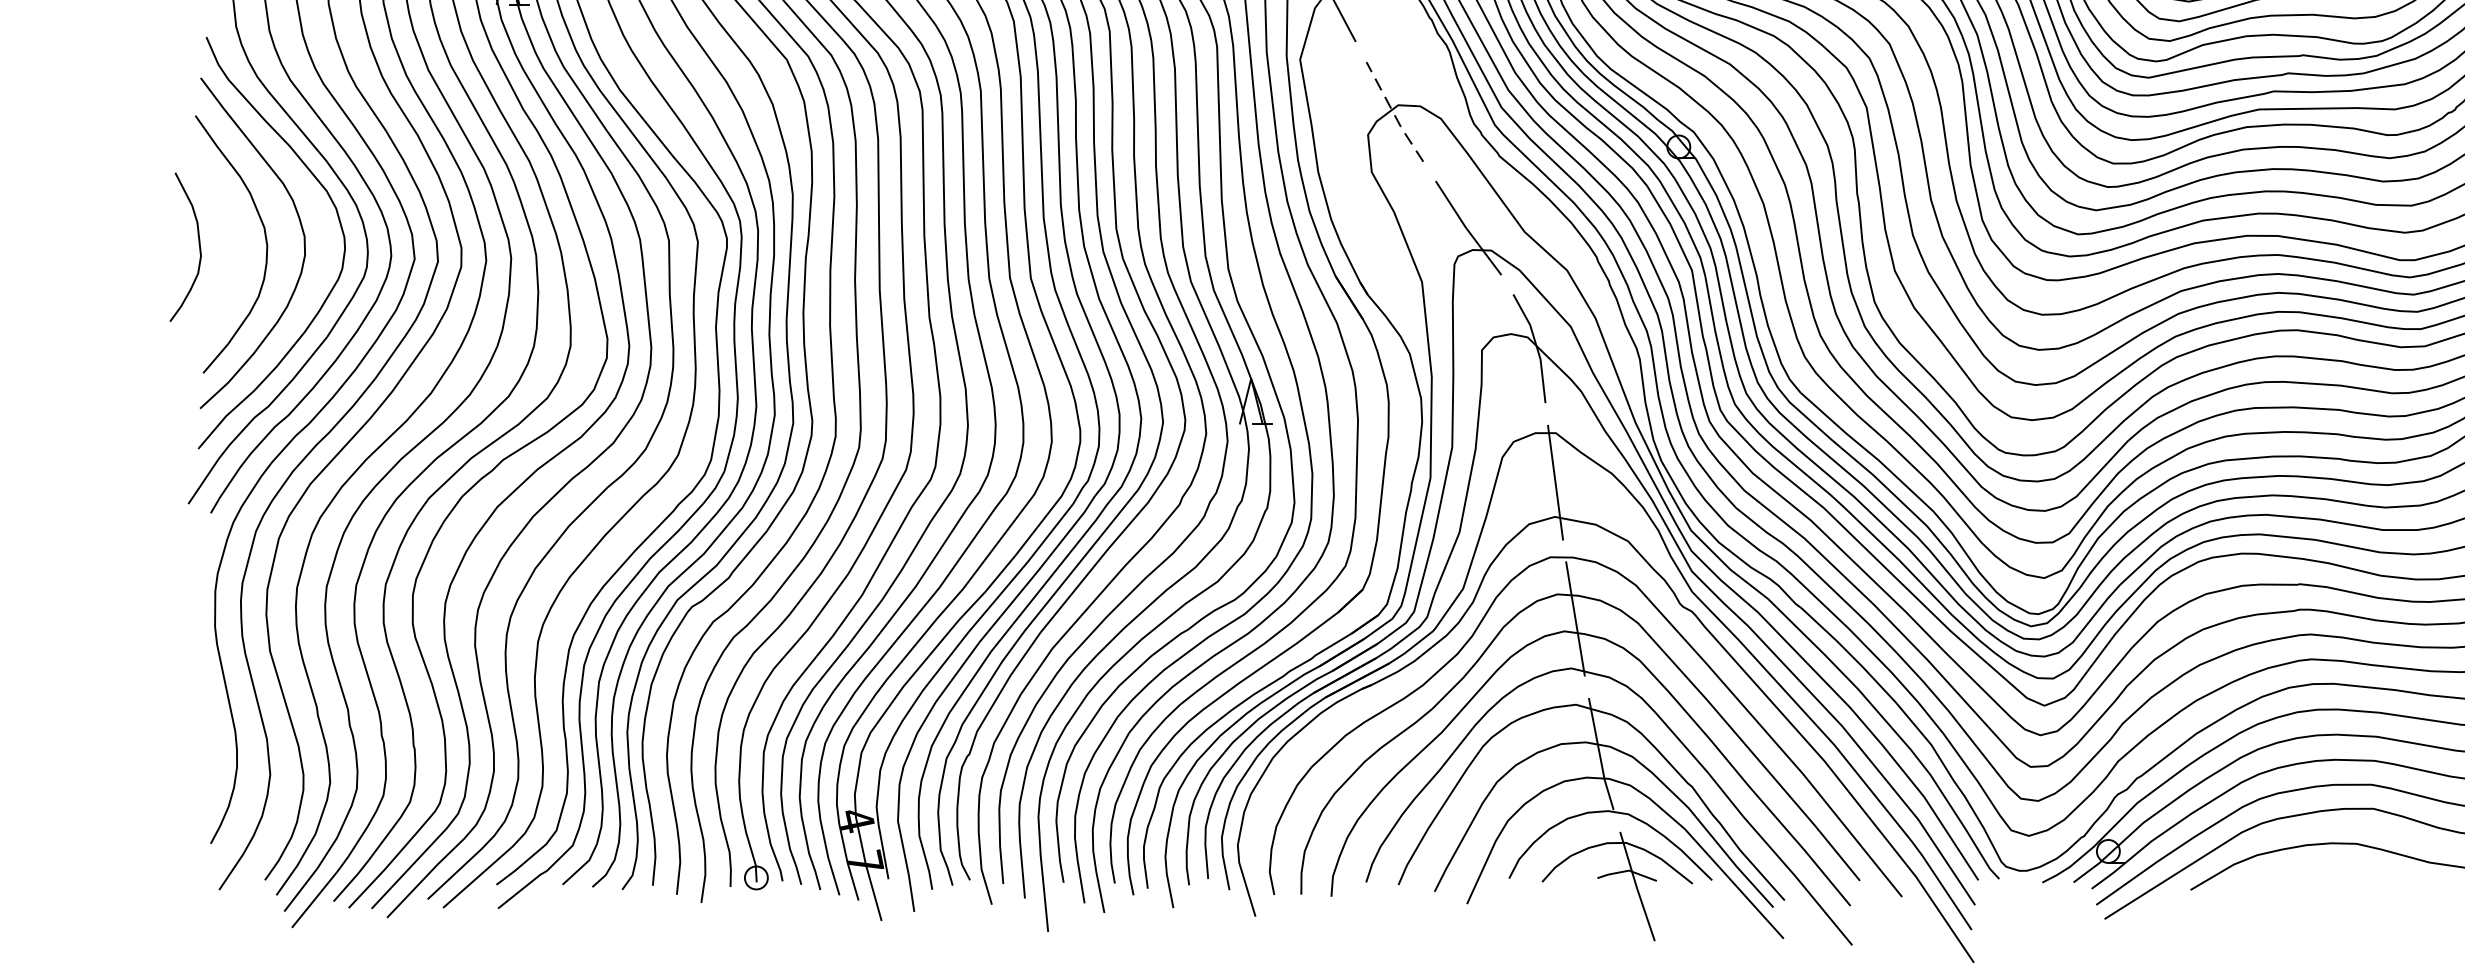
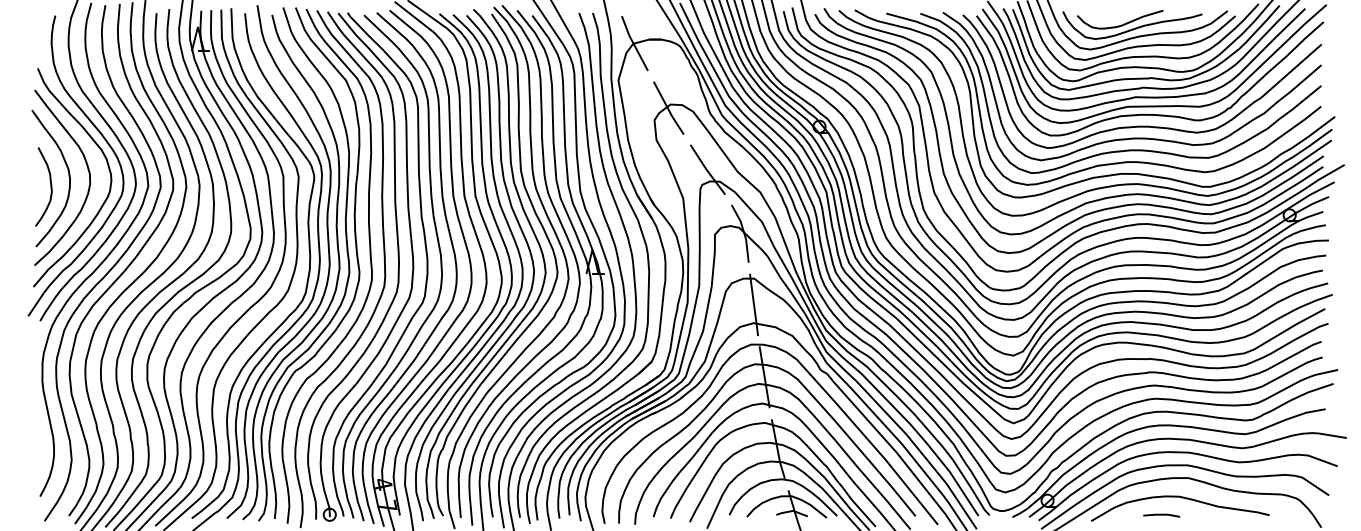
line: (1394, 112) -> (668, 108), dashed -> solid
curve: (198, 246) -> (50, 186), moved
line: (2322, 879) -> (1161, 515), added

